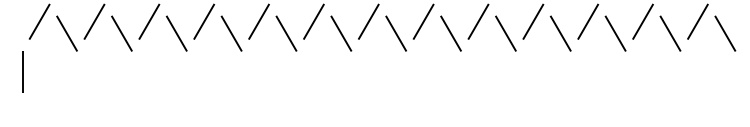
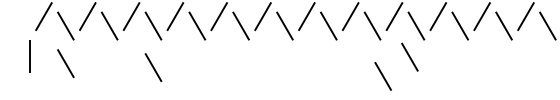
line: (497, 72) -> (409, 57), added
line: (66, 80) -> (65, 63), added
line: (176, 85) -> (153, 67), added
line: (464, 96) -> (383, 76), added

